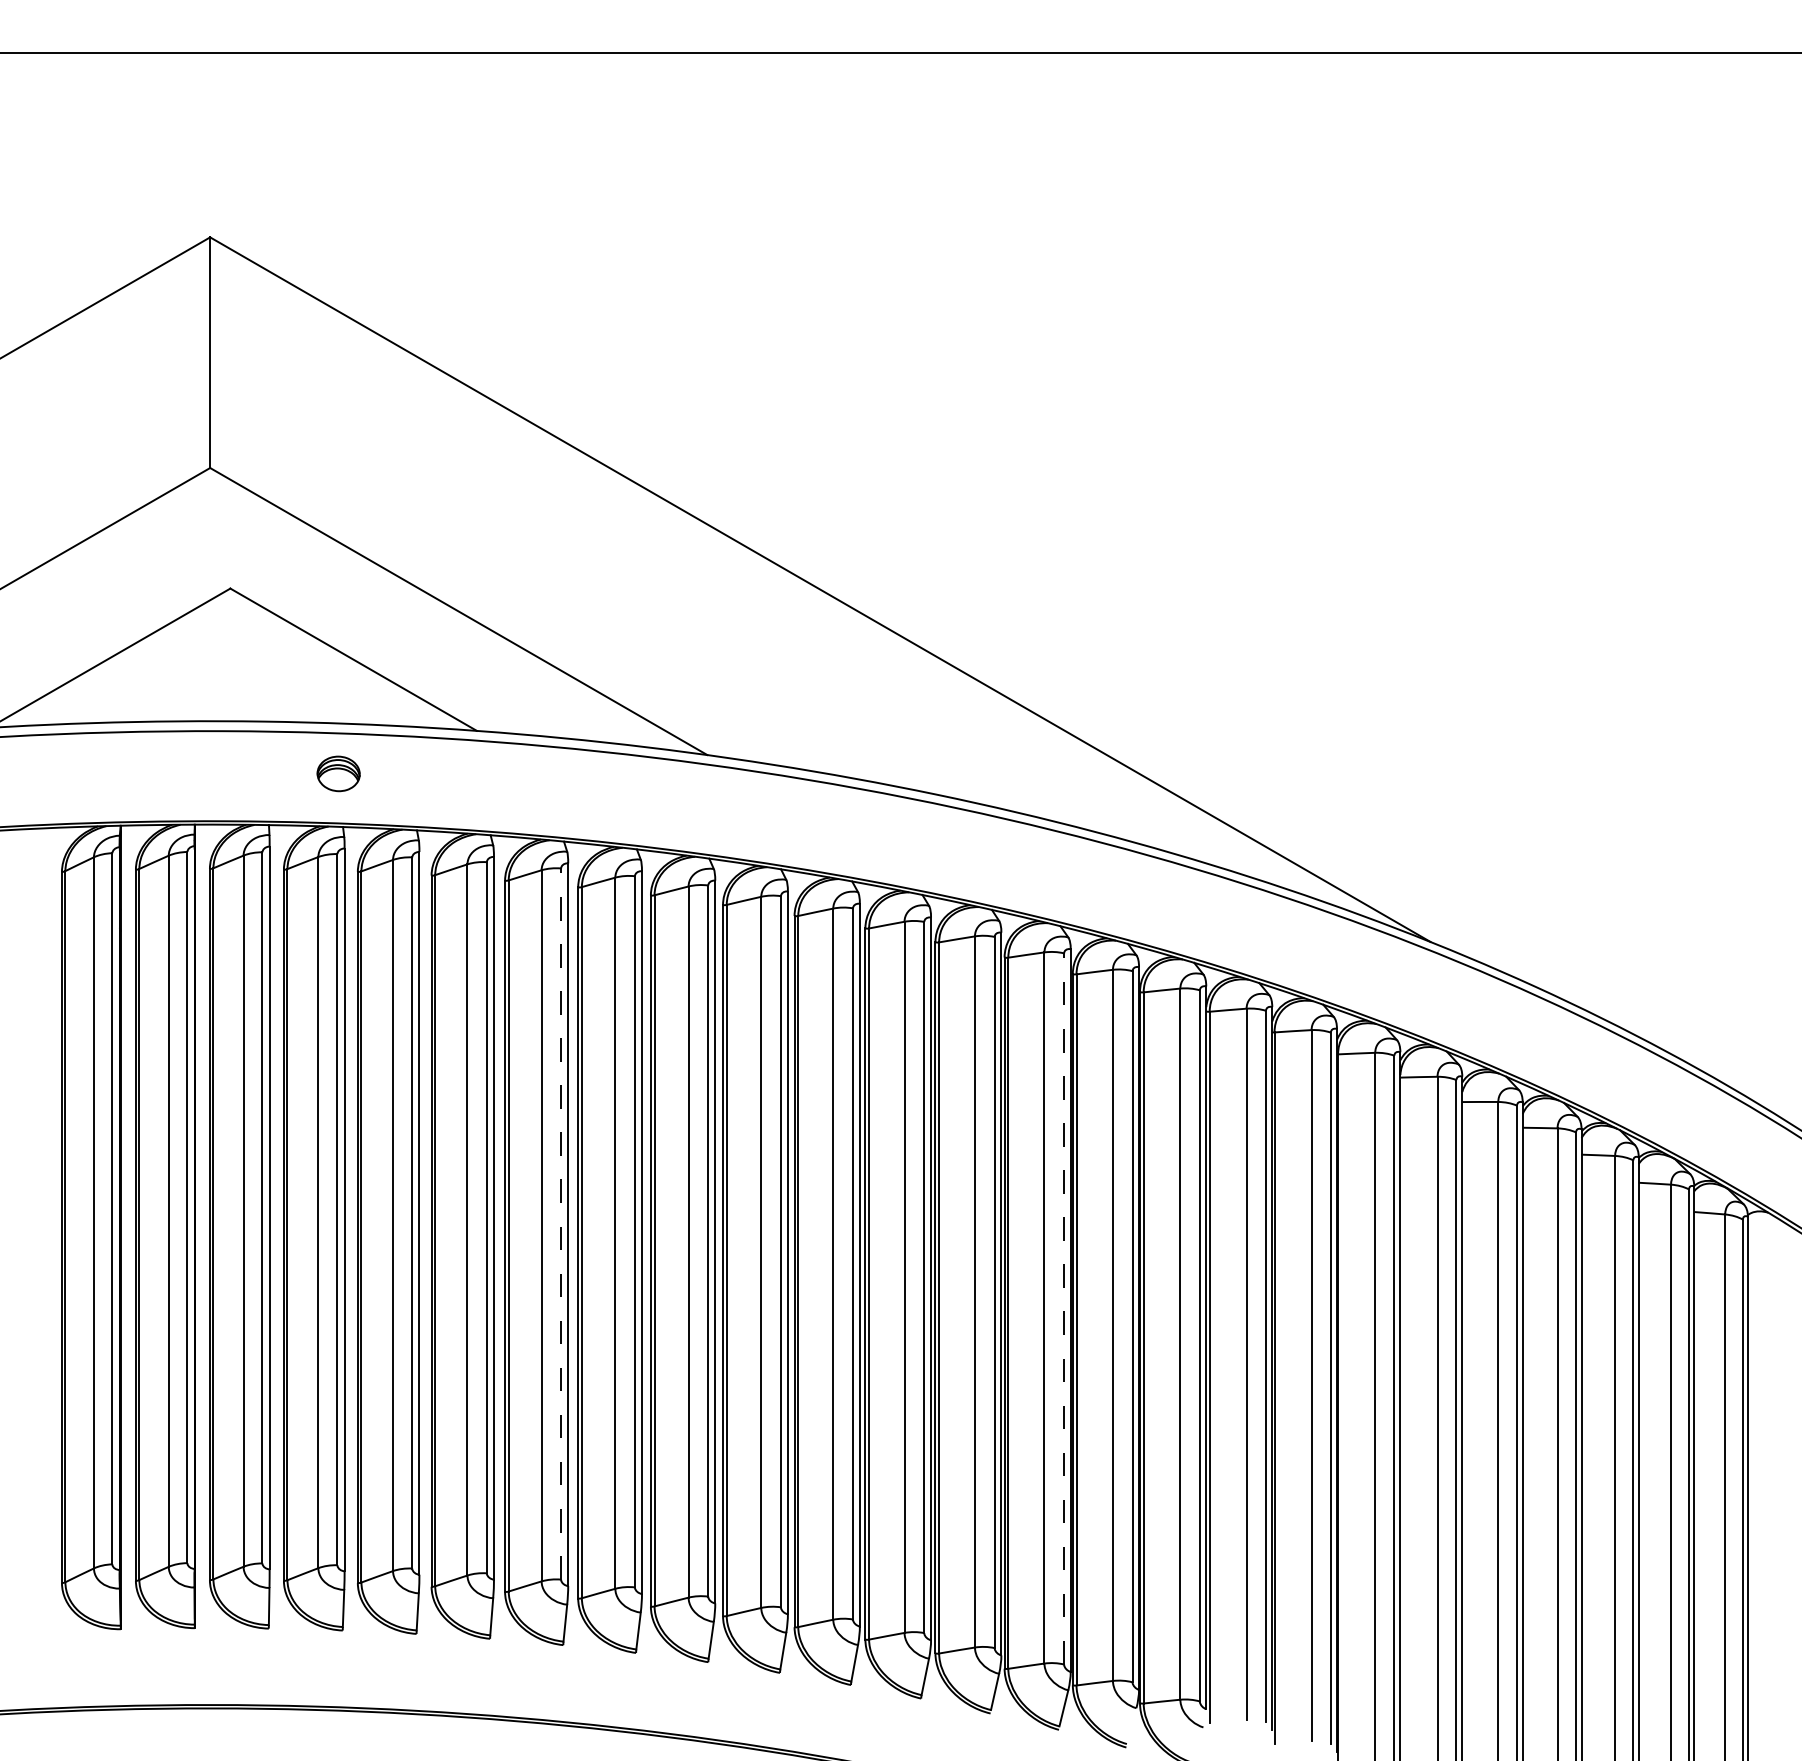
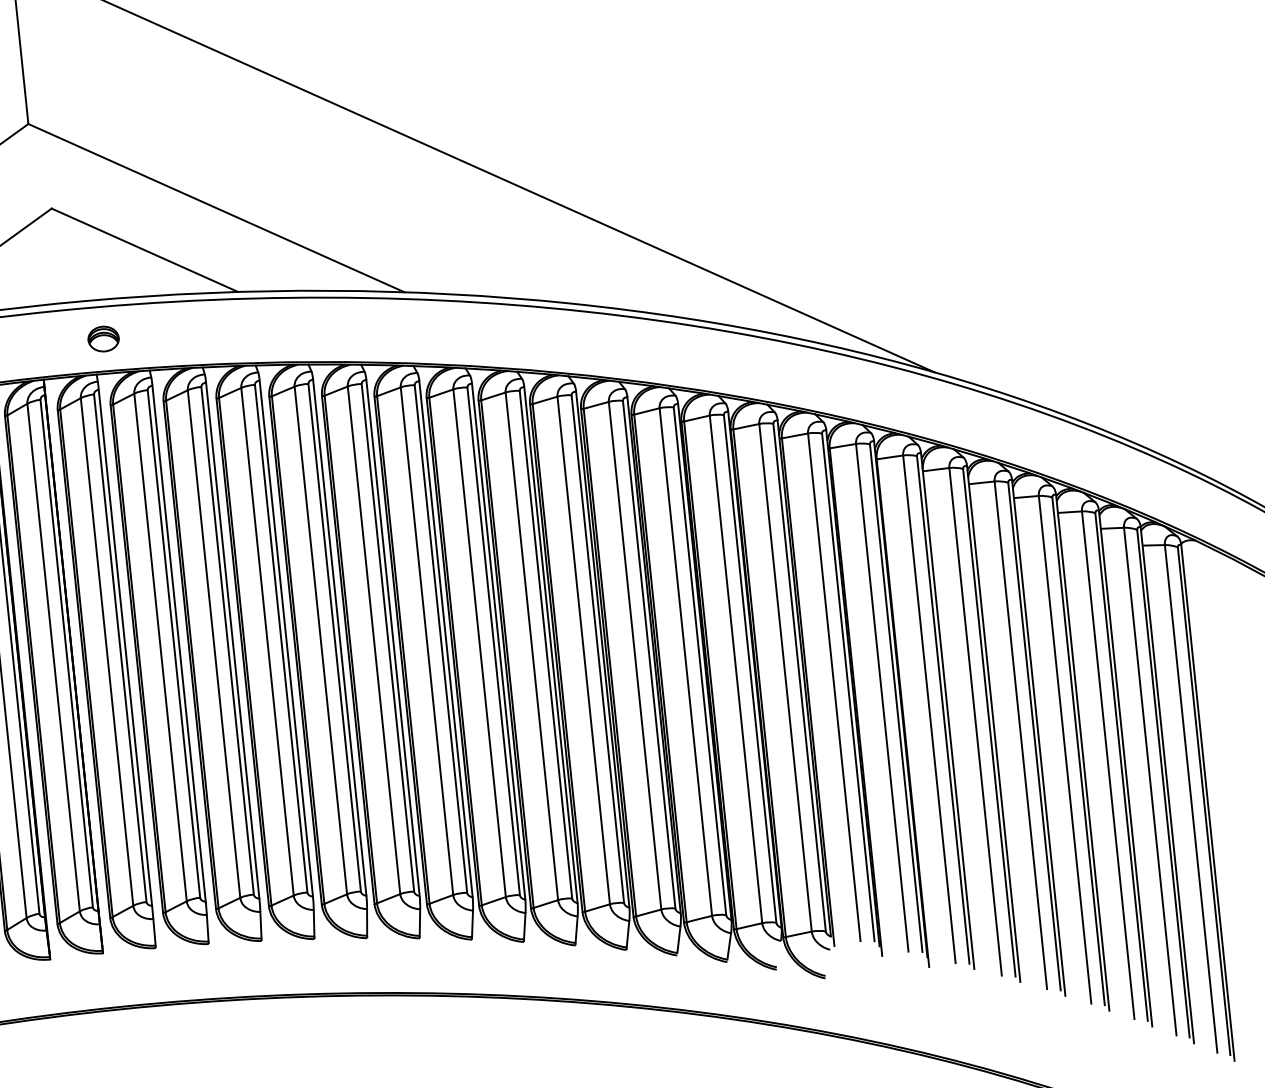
part: (338, 773) -> (103, 338), moved
line: (561, 1224) -> (334, 638), dashed -> solid
line: (1064, 1308) -> (700, 660), dashed -> solid

